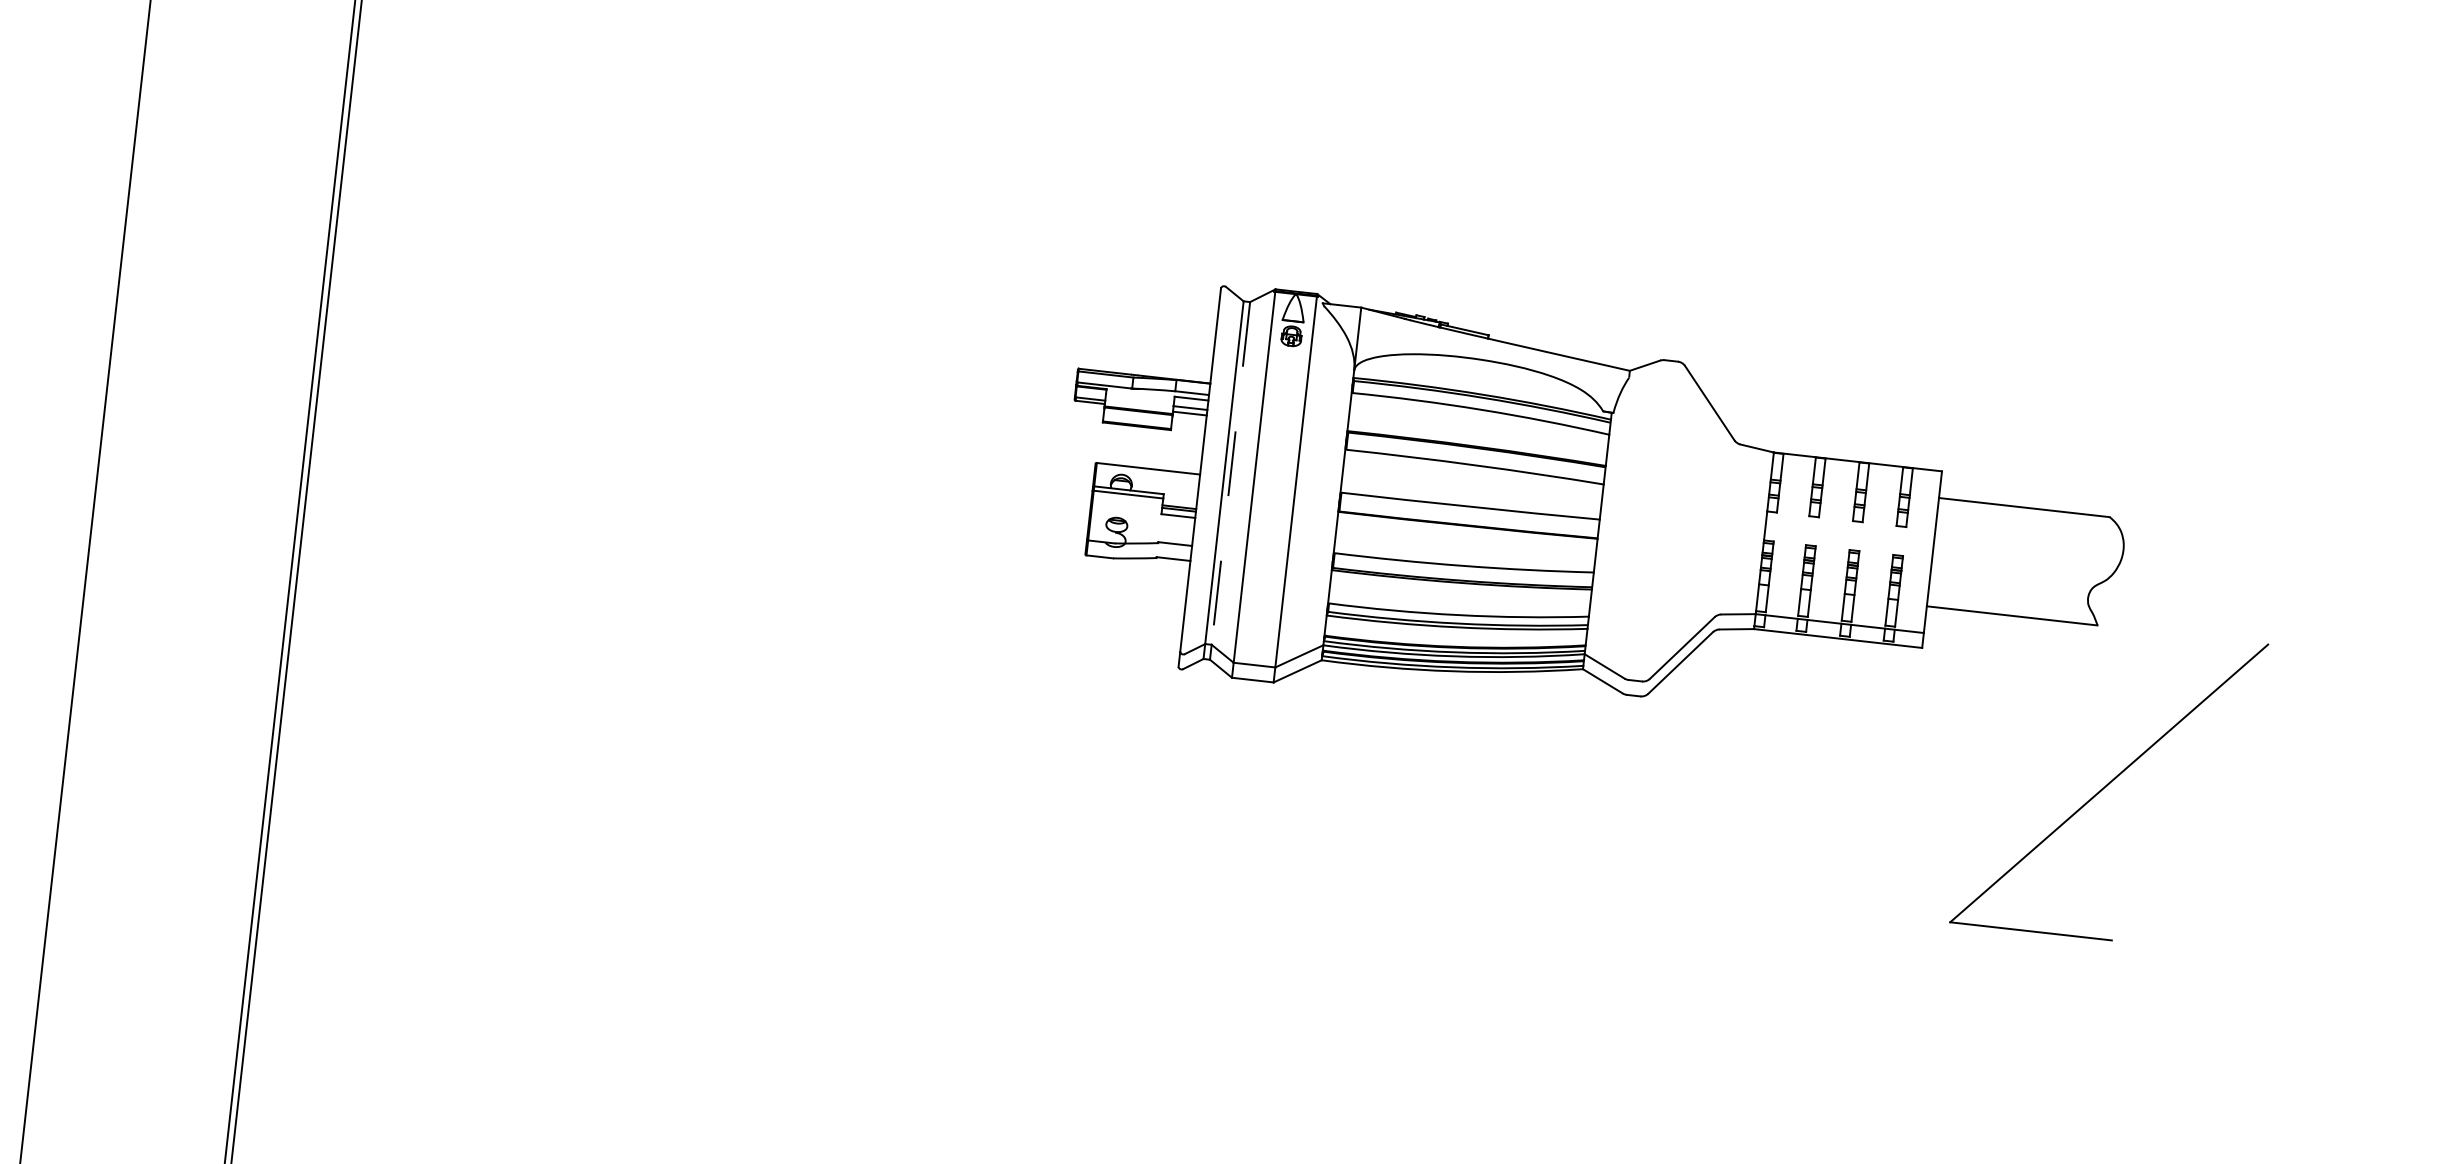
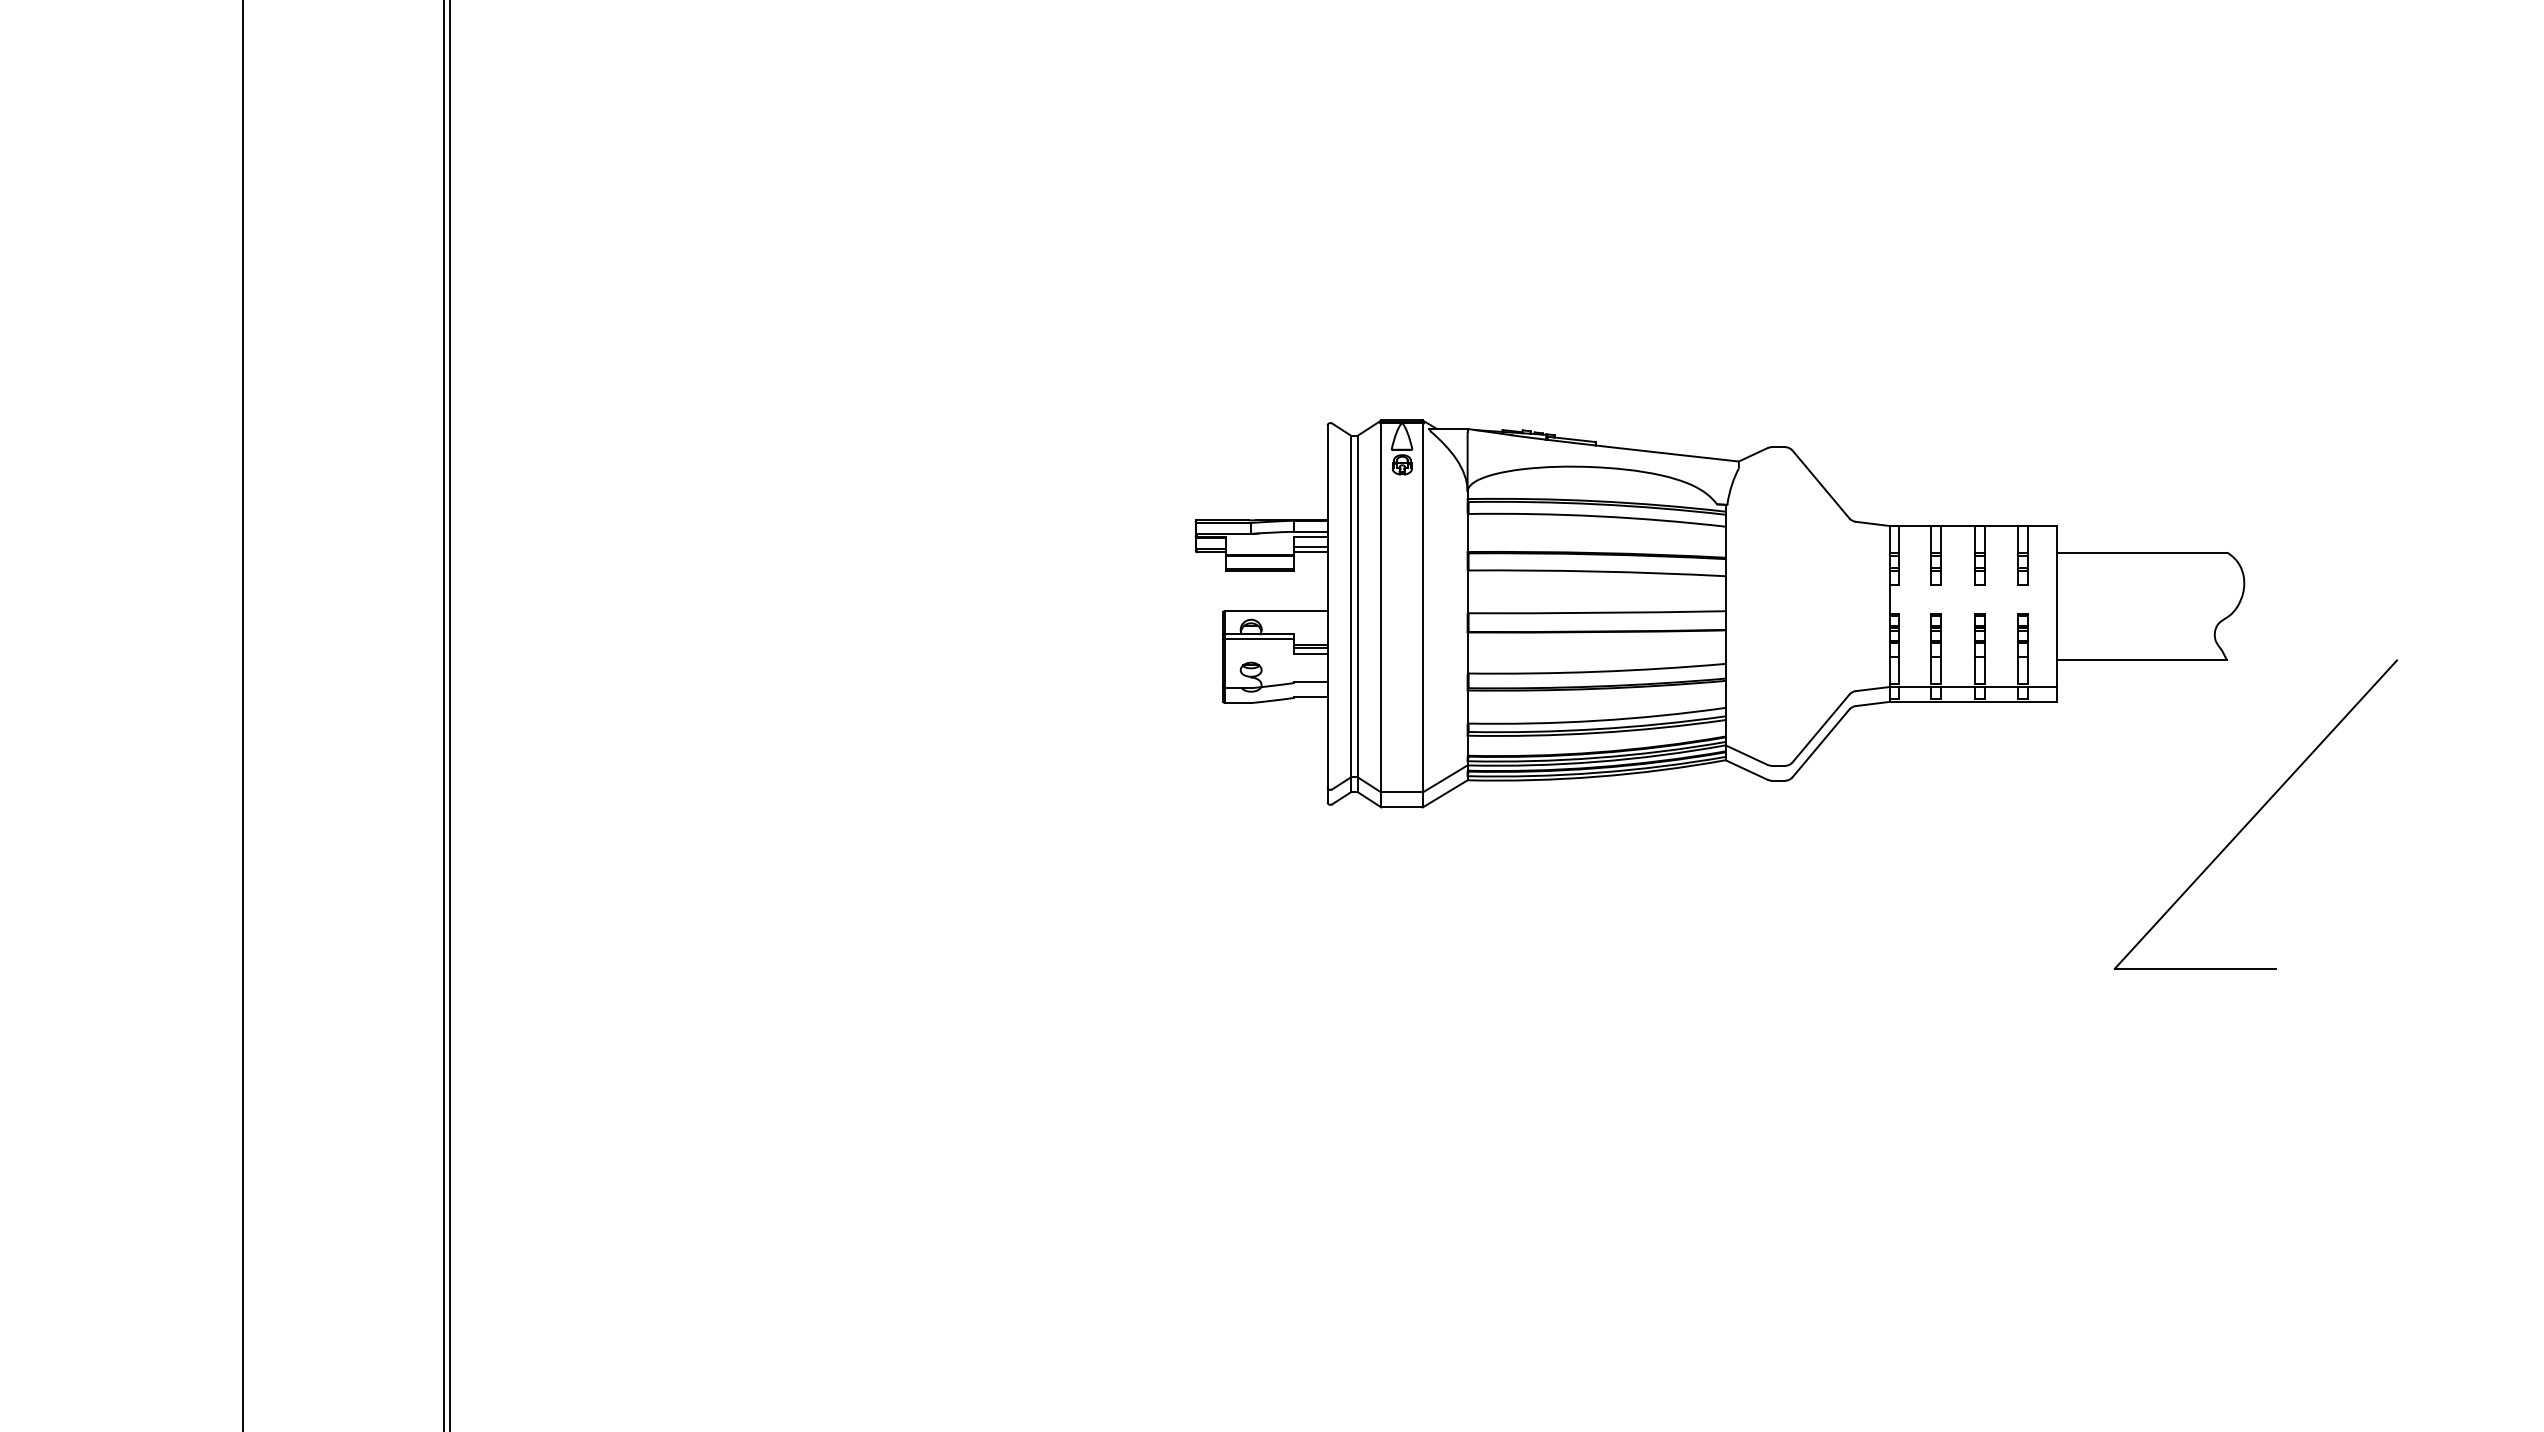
line: (1230, 473) -> (1357, 606), dashed -> solid

